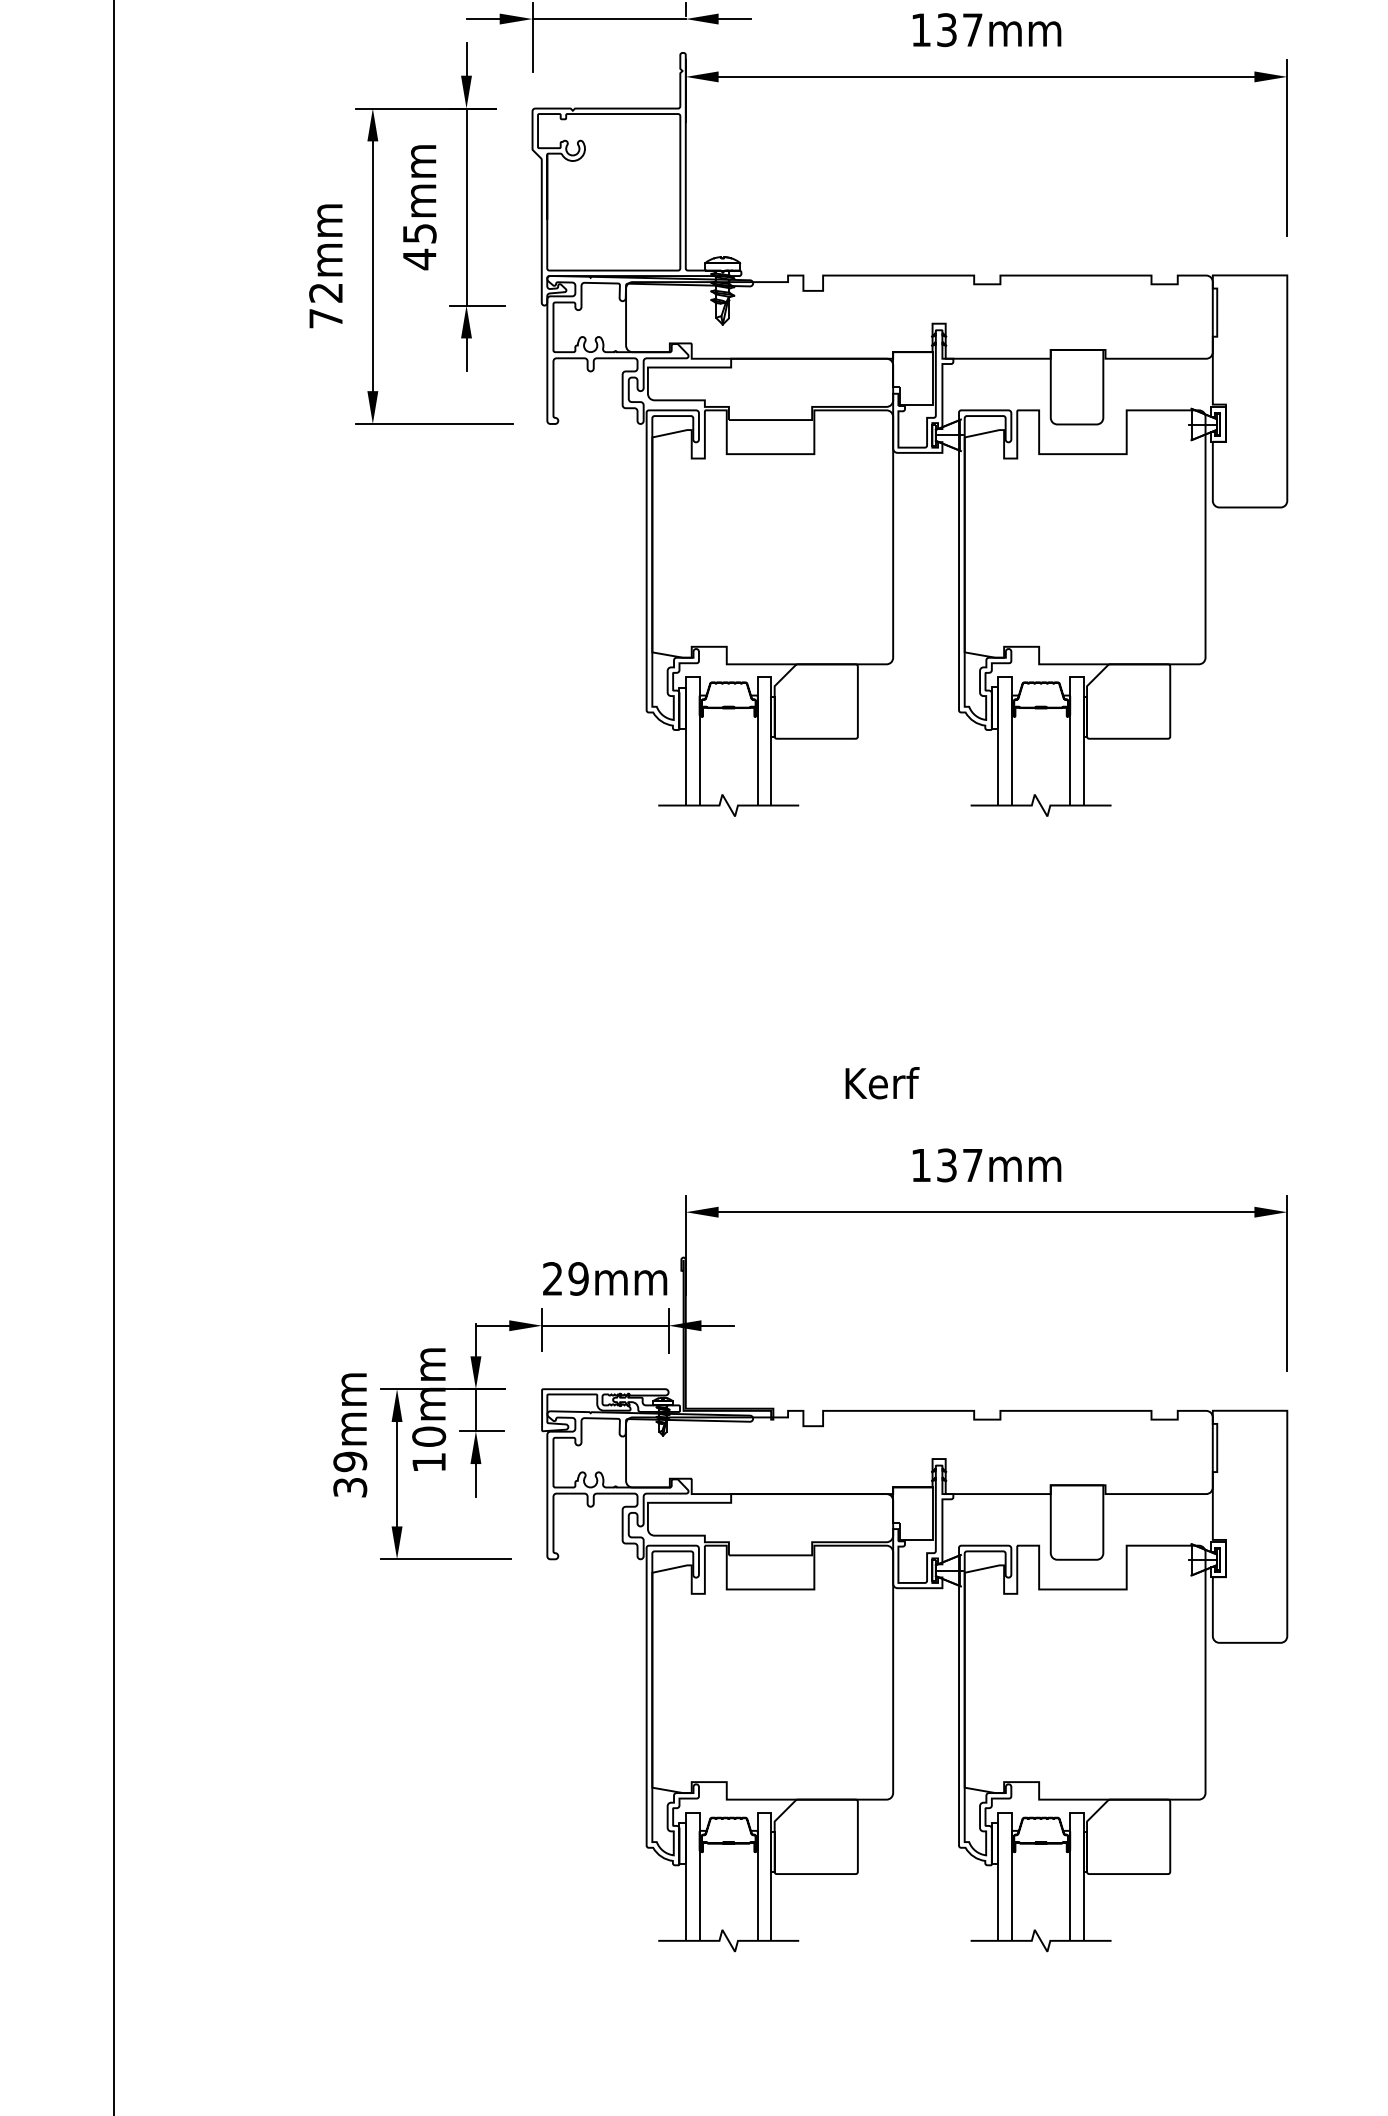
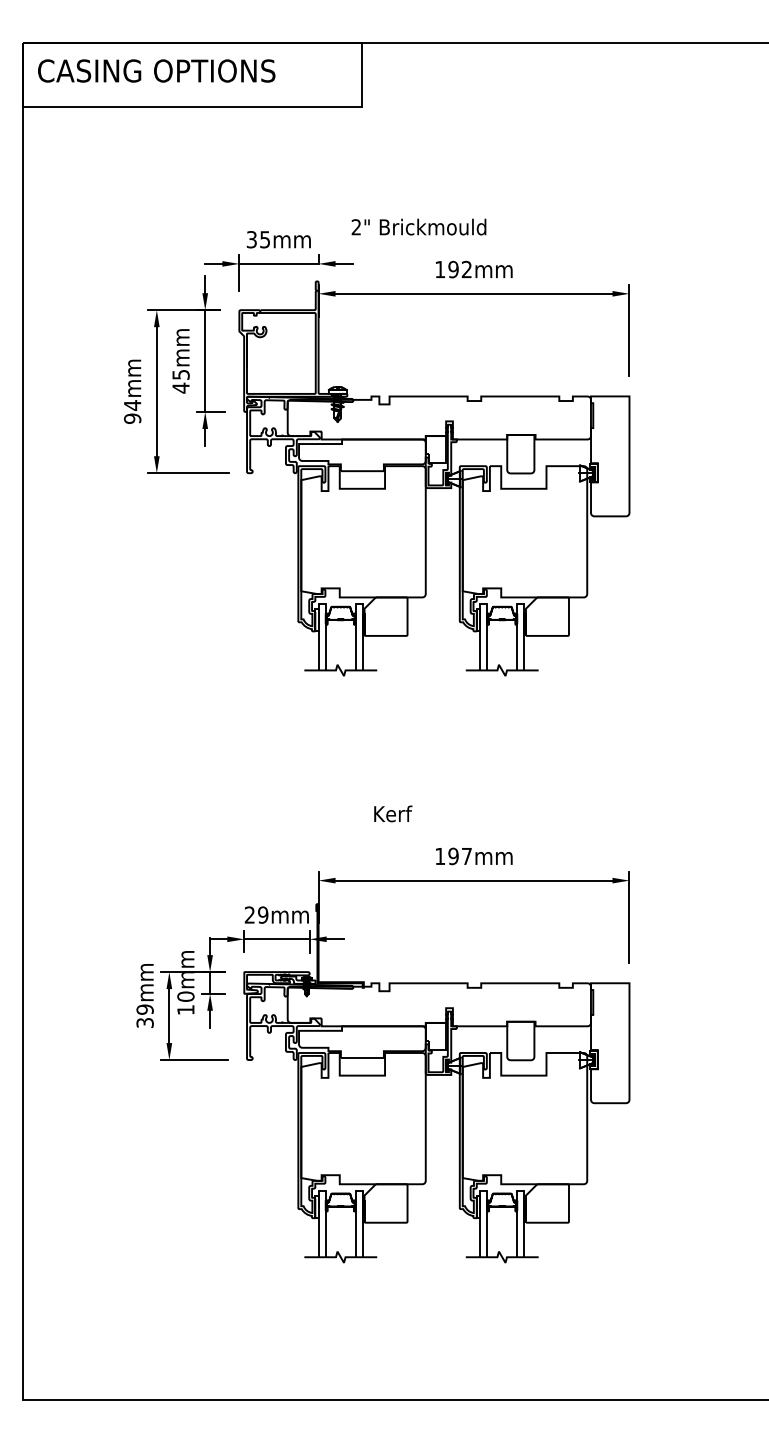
text: (958, 29) -> (459, 269), 137mm -> 192mm
text: (325, 304) -> (132, 411), 72mm -> 94mm
text: (882, 1082) -> (393, 813), moved
text: (946, 1163) -> (453, 855), 137mm -> 197mm

